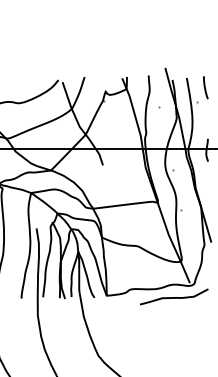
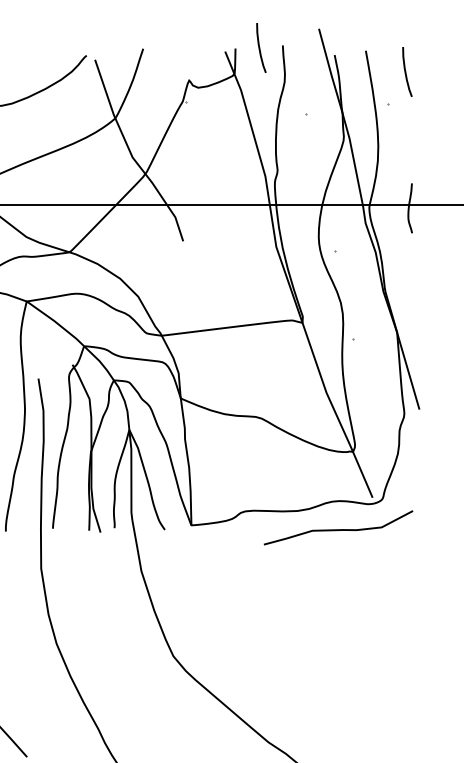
line: (138, 76) -> (260, 47), added

